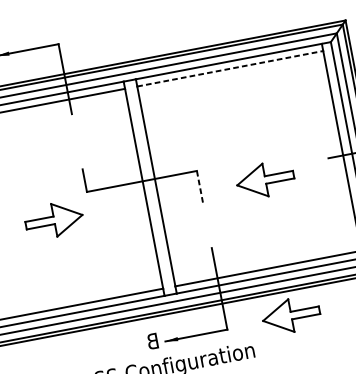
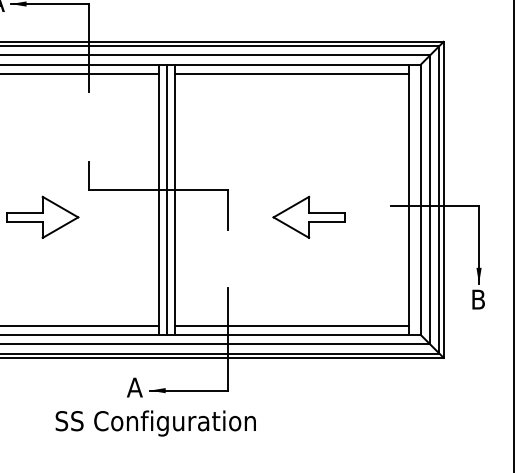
line: (230, 68) -> (292, 73), dashed -> solid
line: (199, 186) -> (227, 210), dashed -> solid
line: (150, 187) -> (167, 199), added
part: (290, 315) -> (308, 387), removed
text: (152, 341) -> (134, 387), B -> A

